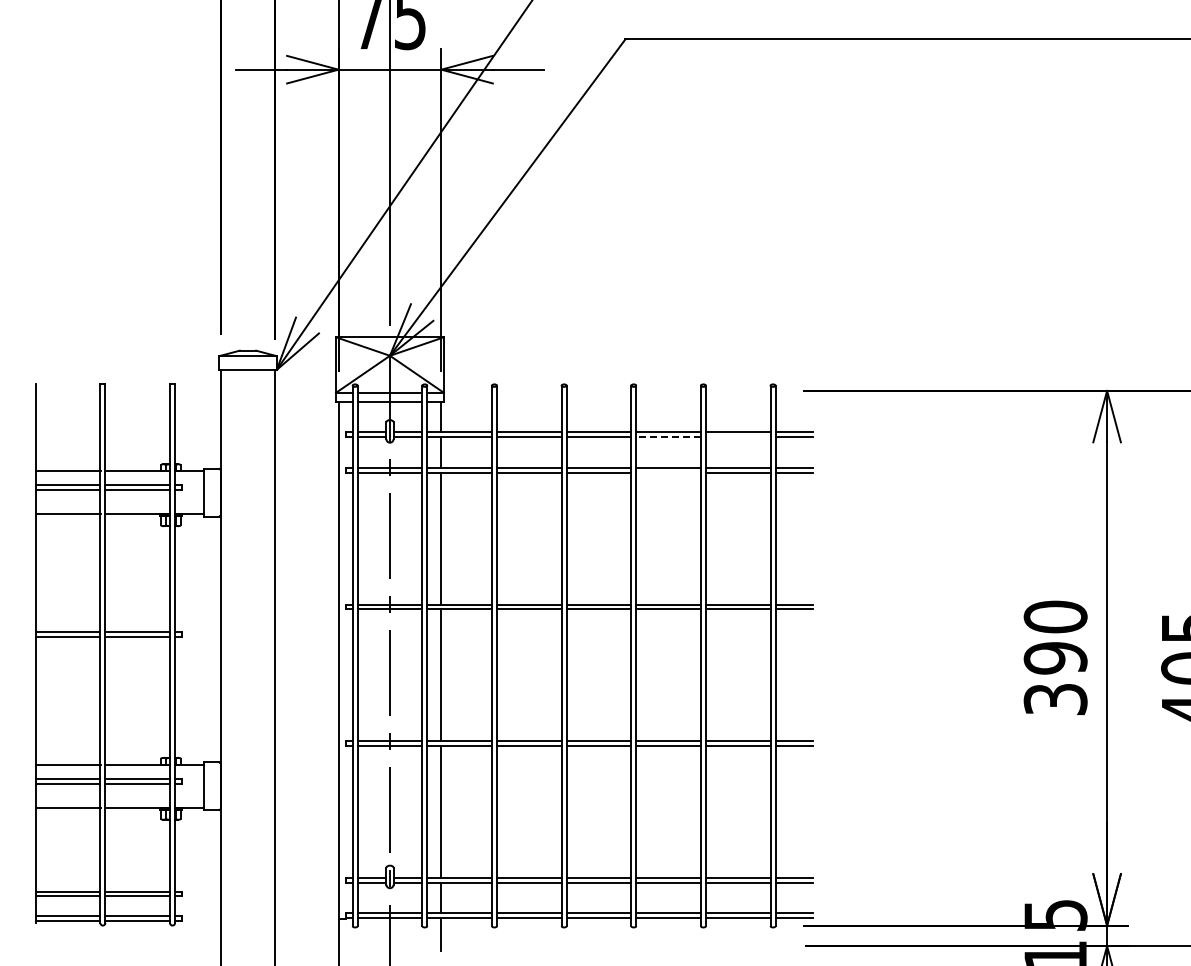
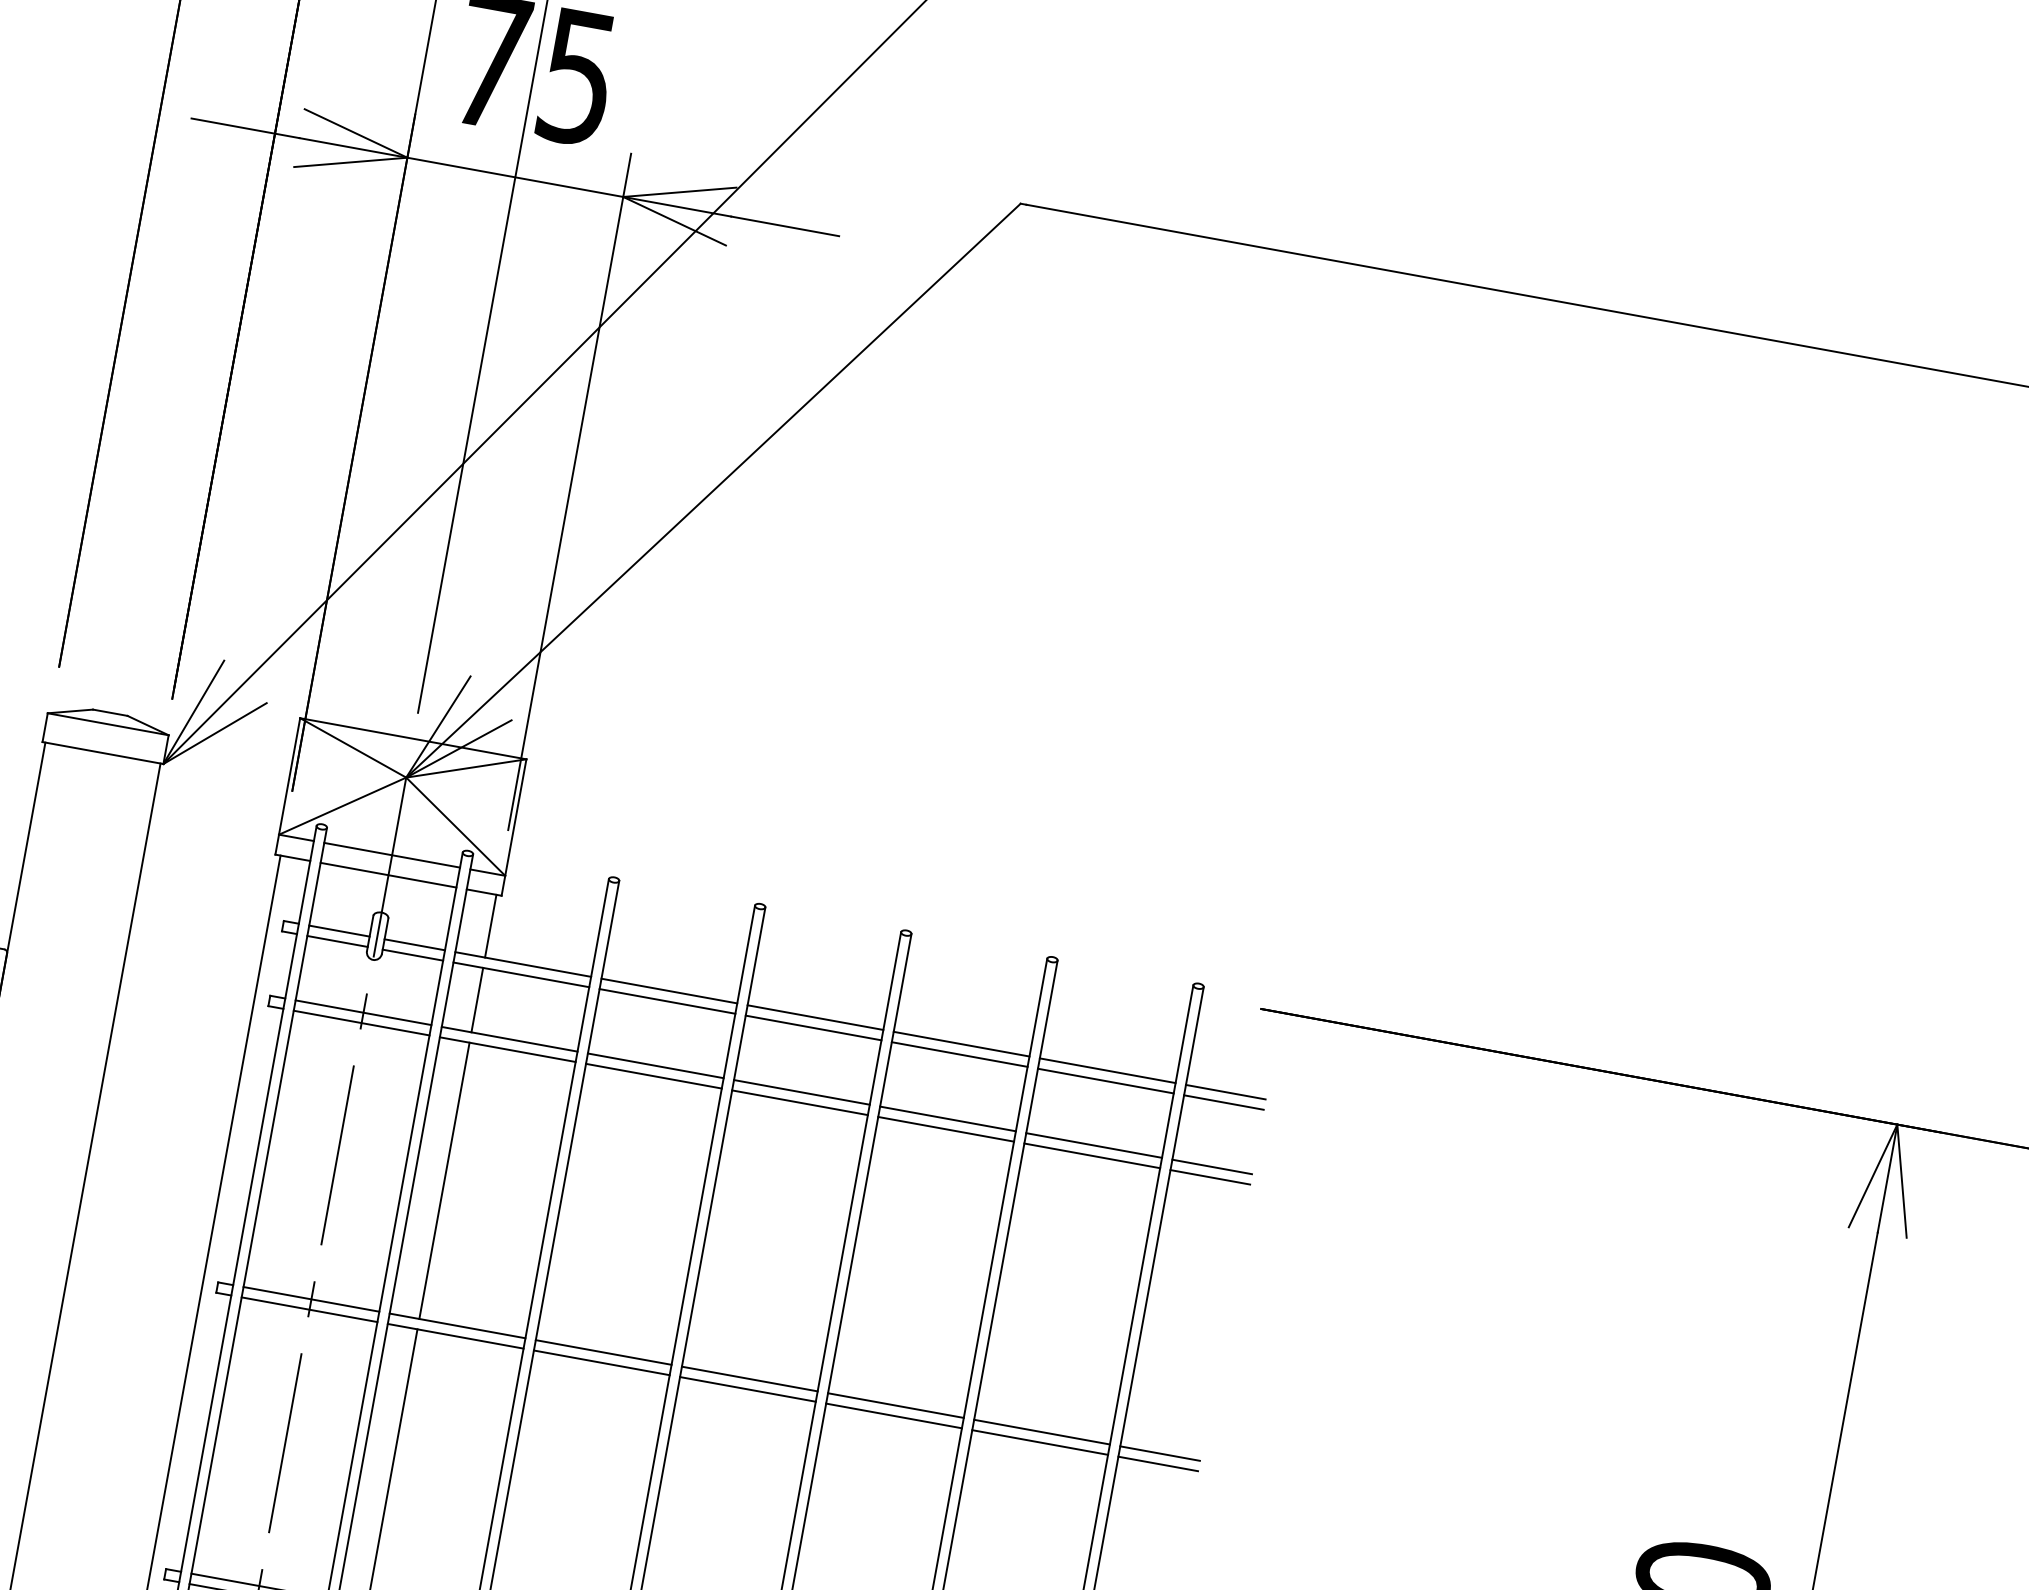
line: (668, 437) -> (959, 1055), dashed -> solid
line: (737, 437) -> (1104, 1081), added
line: (668, 472) -> (946, 1128), added

